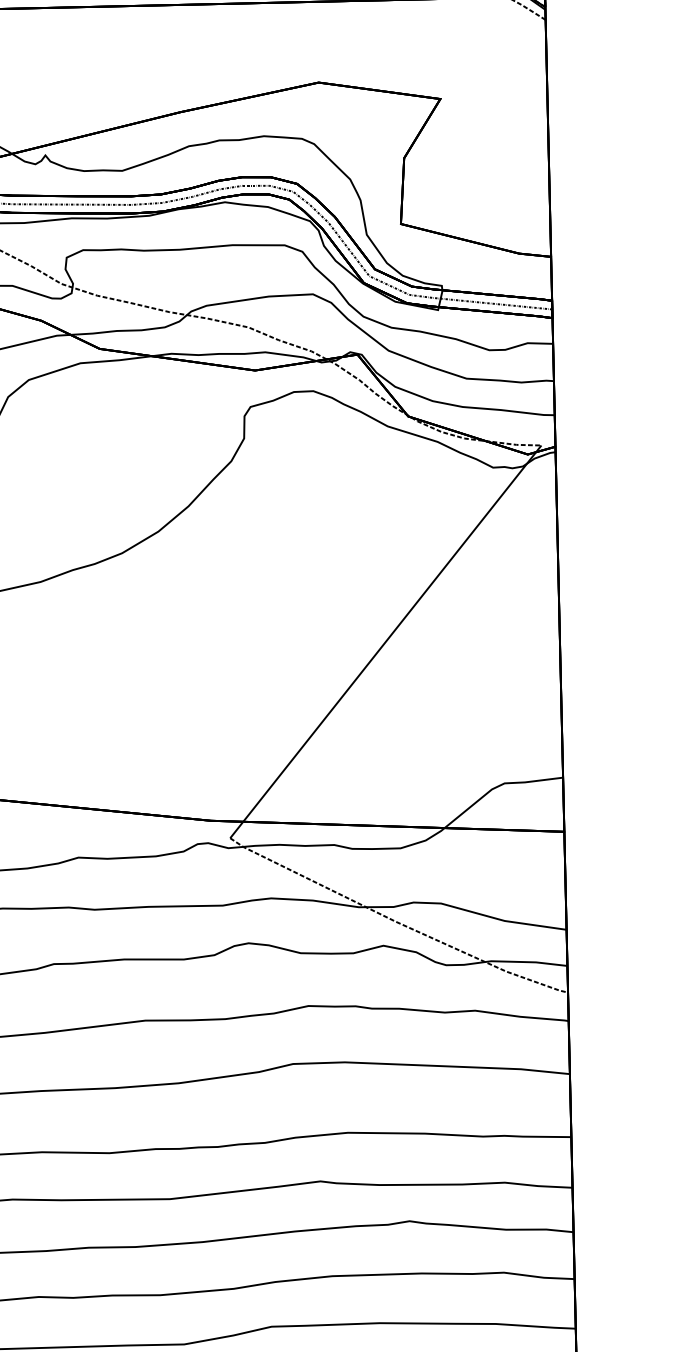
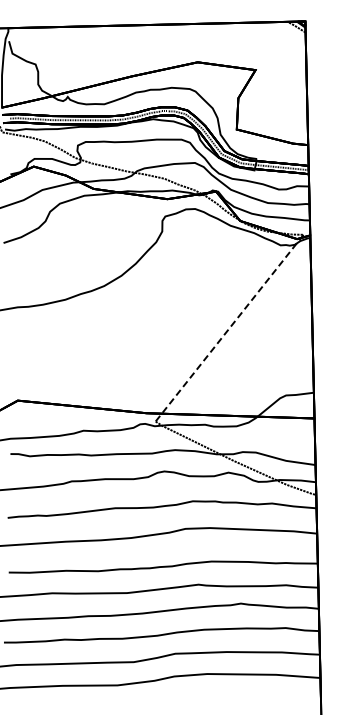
line: (385, 642) -> (229, 328), solid -> dashed

